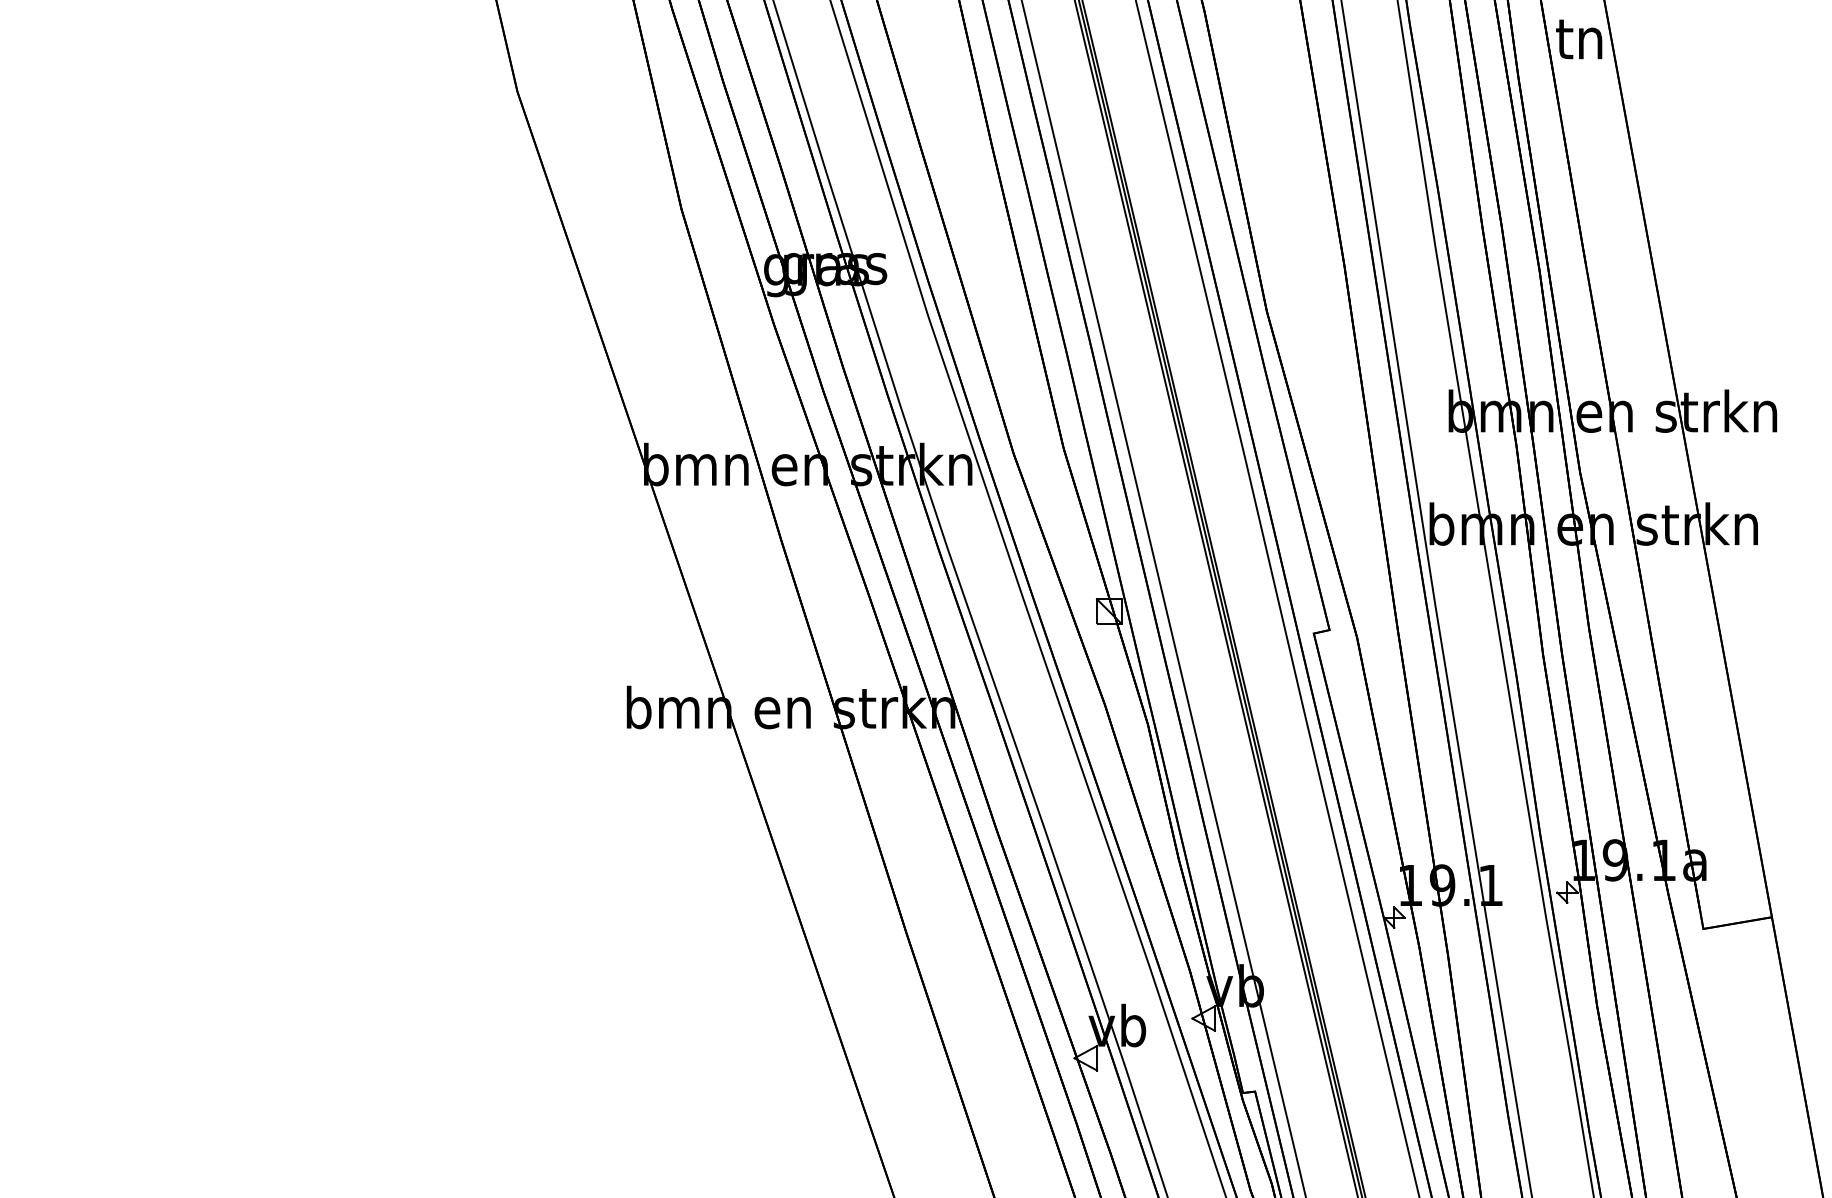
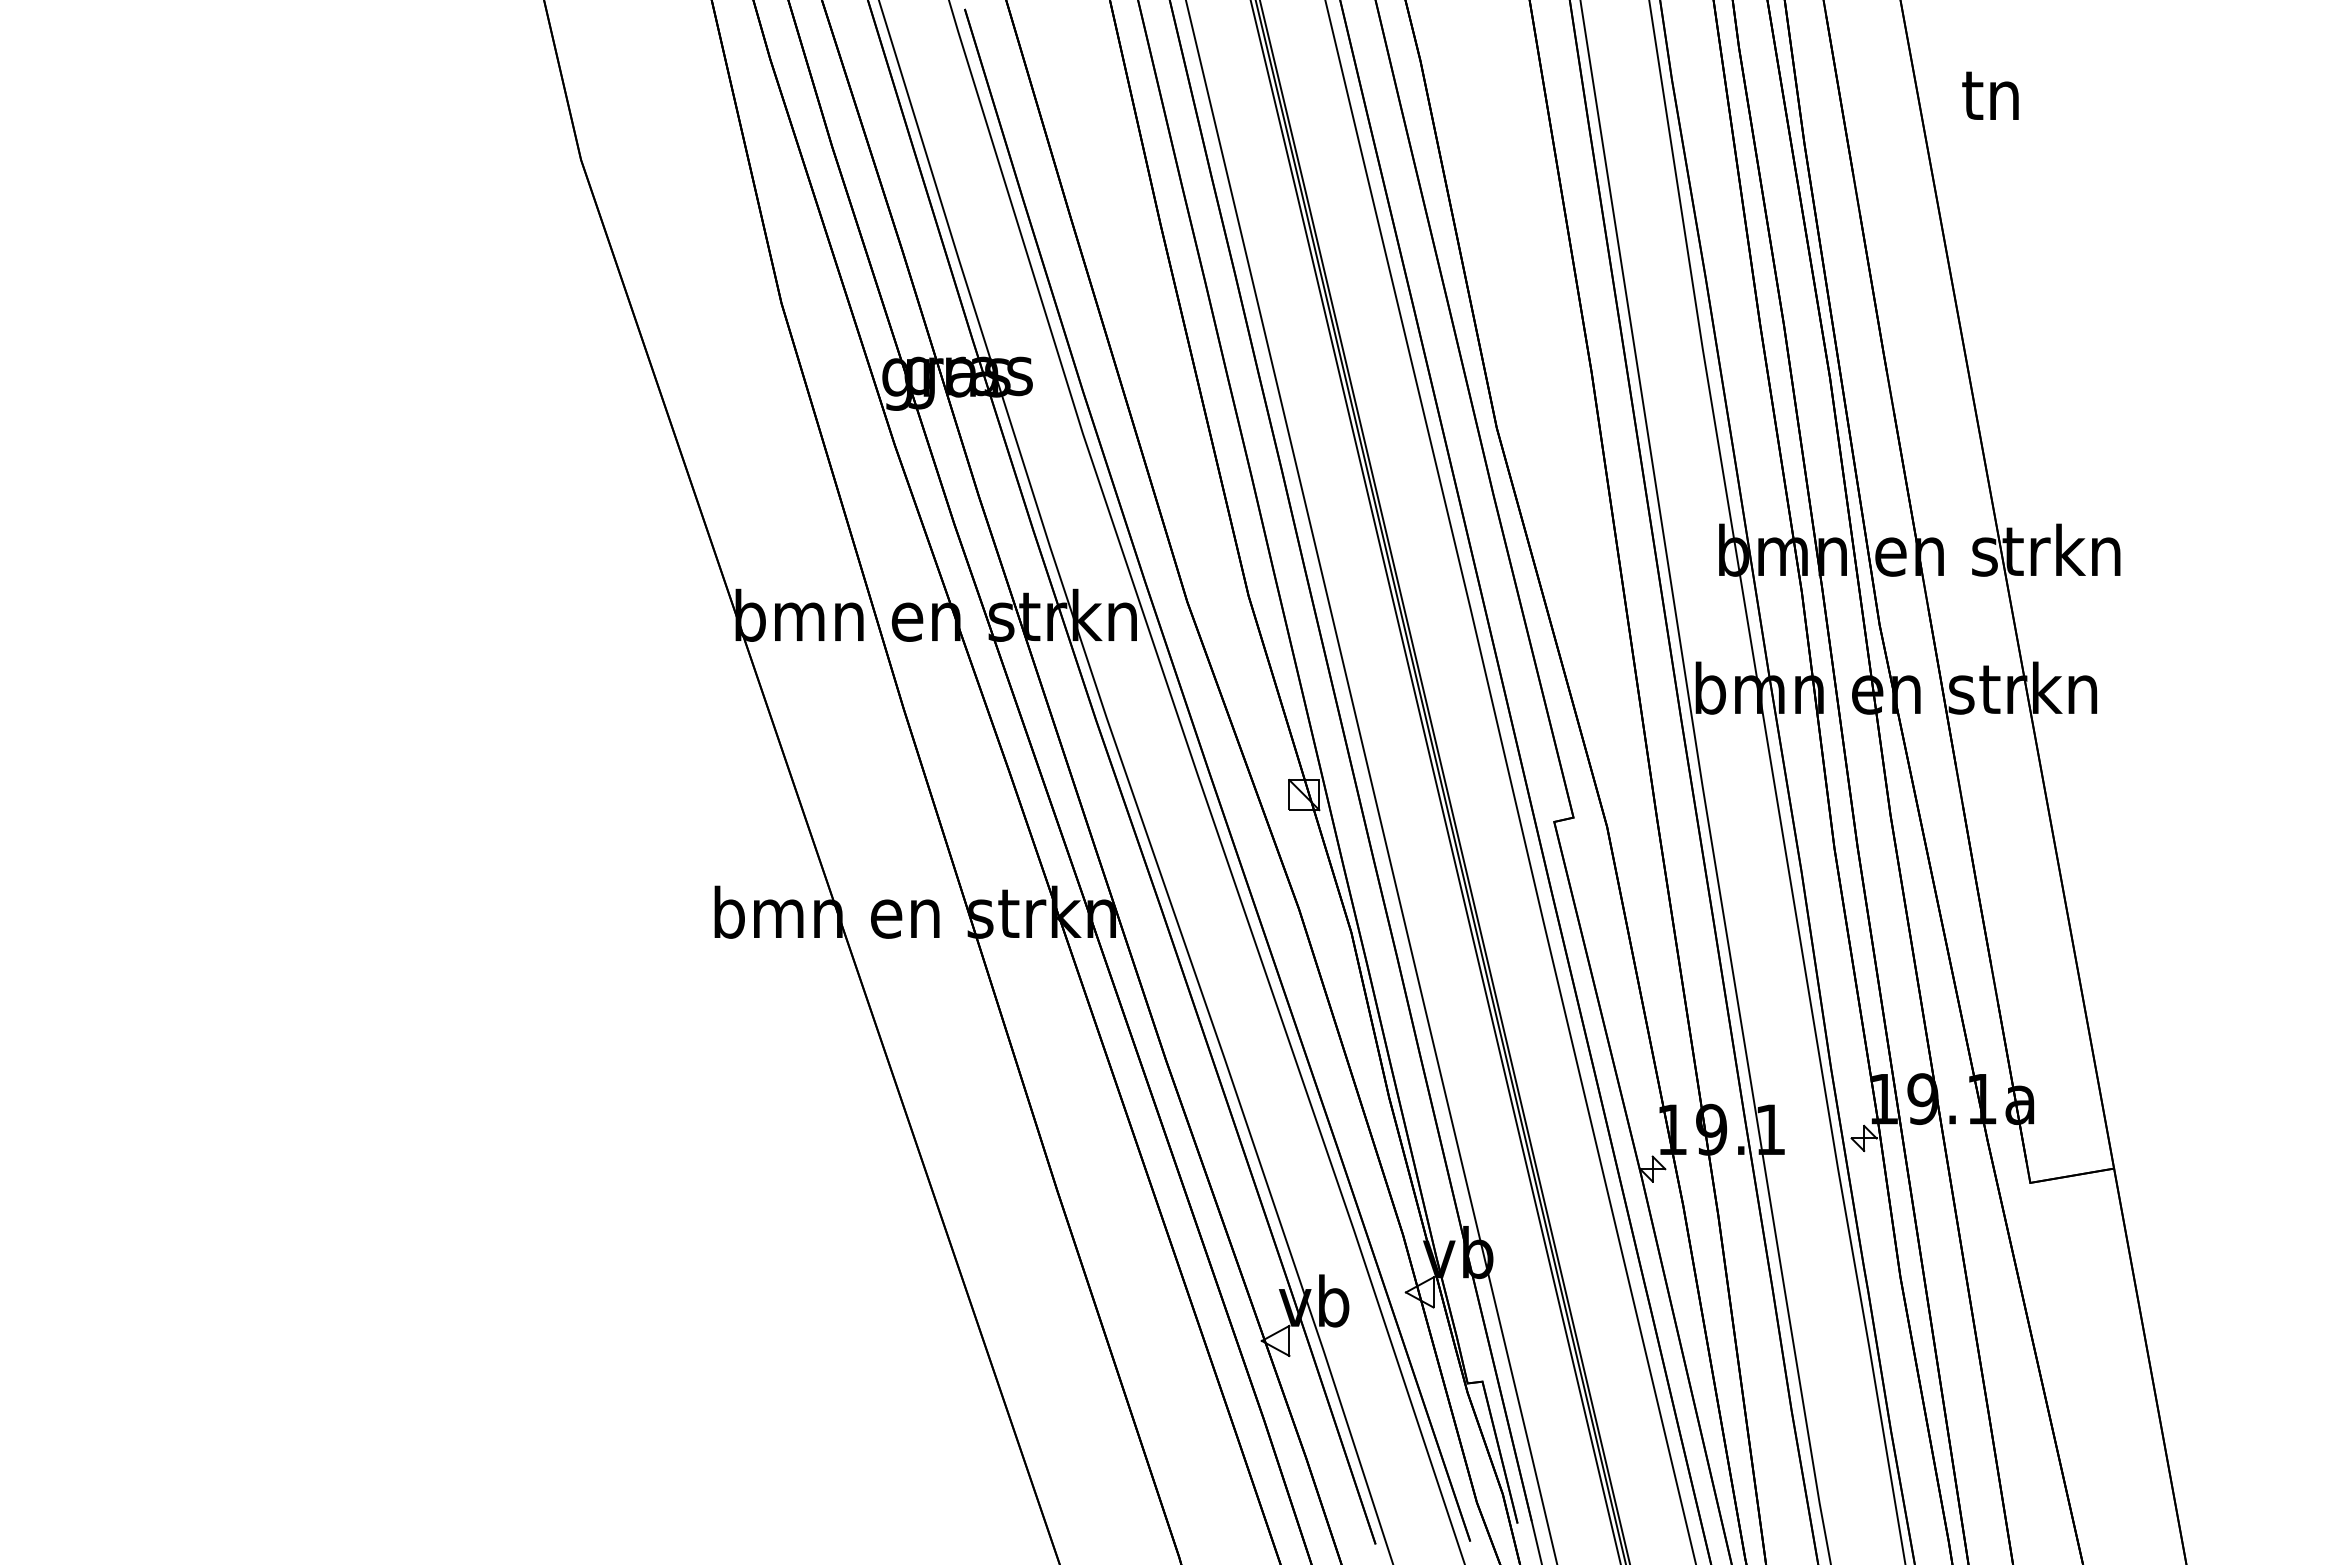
text: (1579, 39) -> (1990, 95), moved

